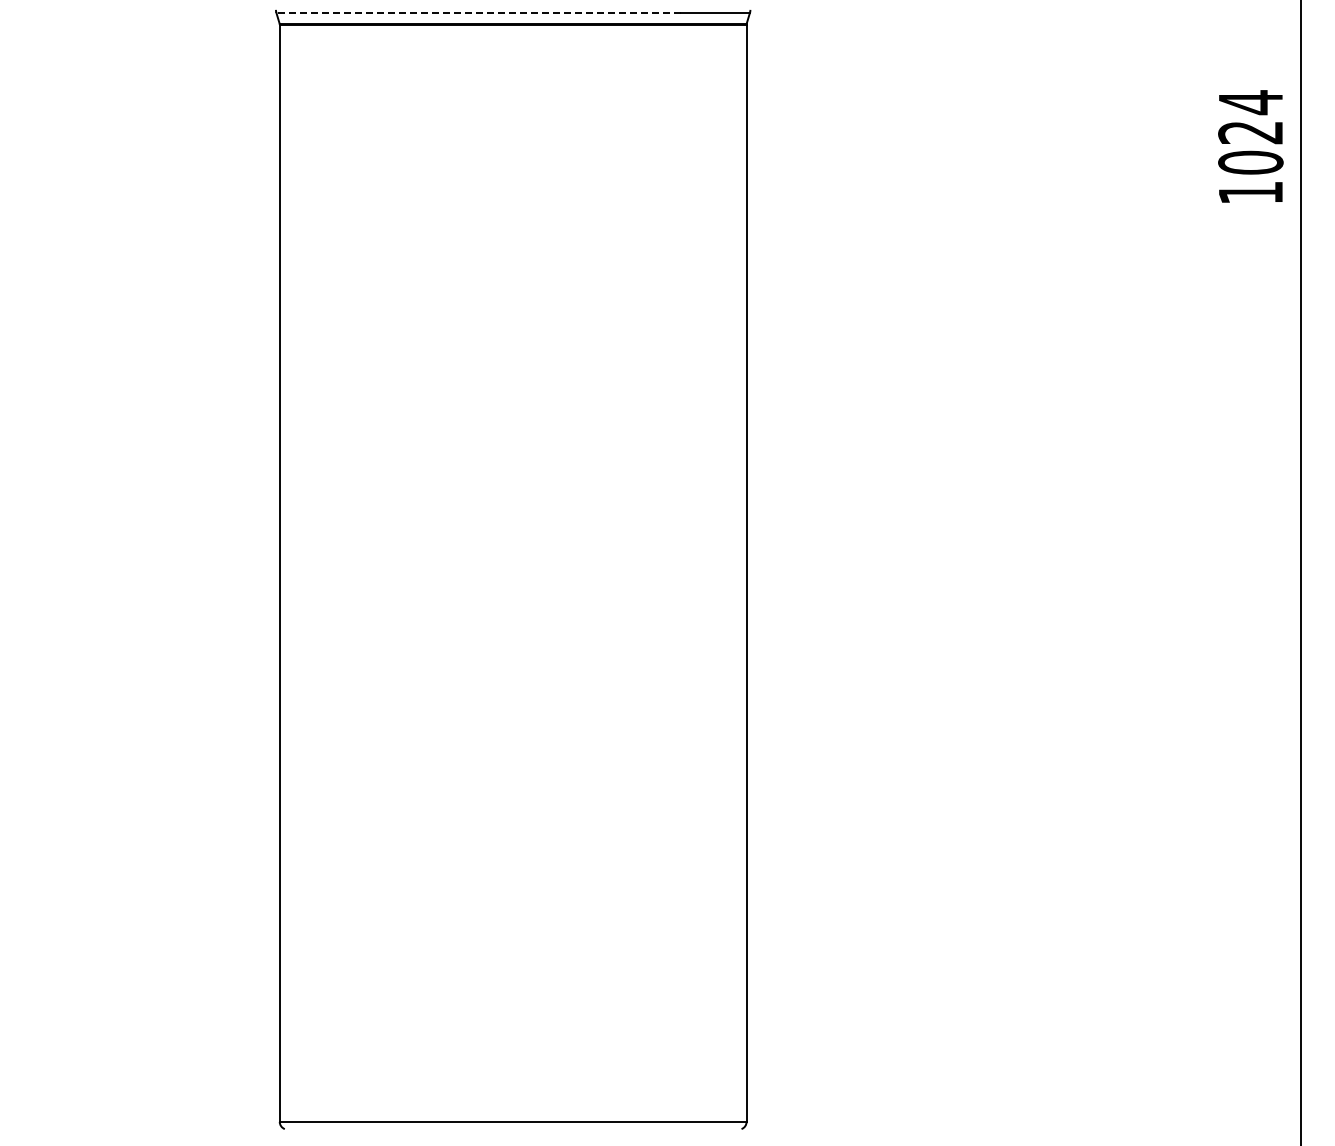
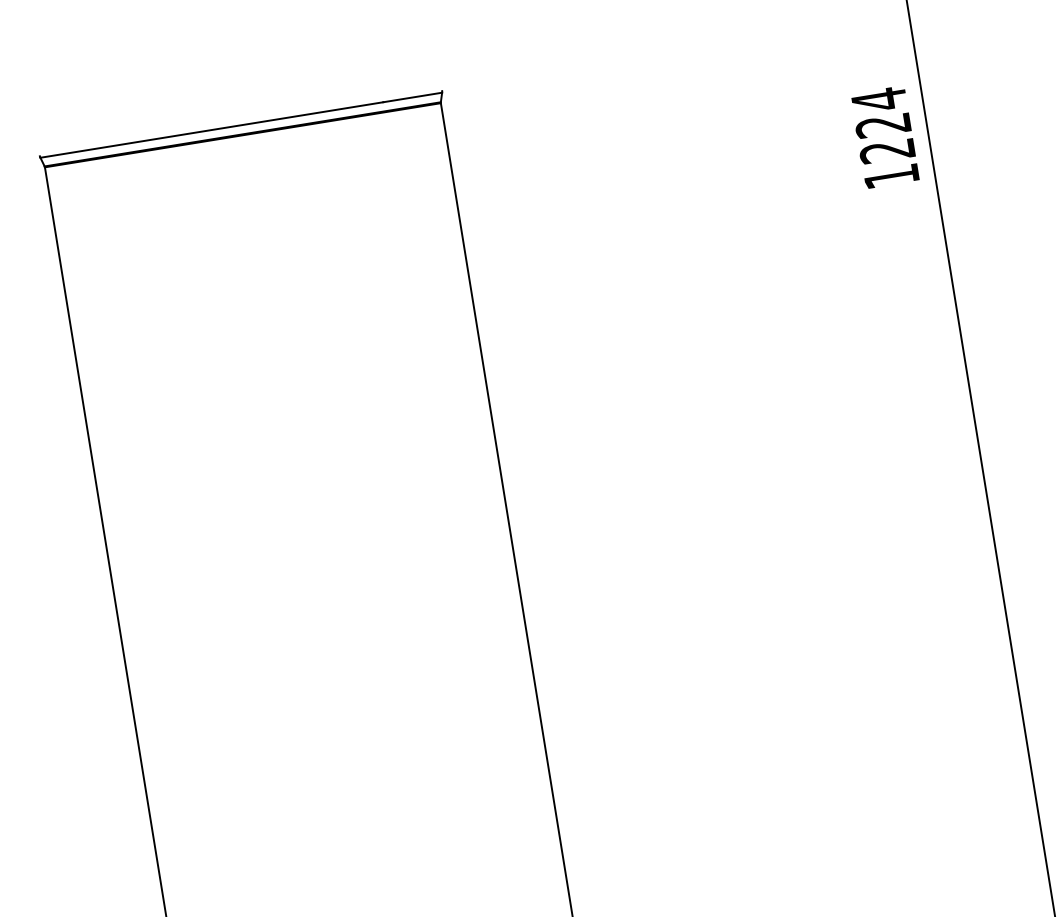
line: (478, 12) -> (211, 129), dashed -> solid
text: (1250, 162) -> (887, 150), 1024 -> 1224

